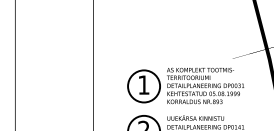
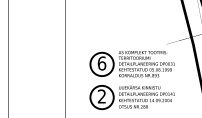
text: (143, 85) -> (101, 63), 1 -> 6

